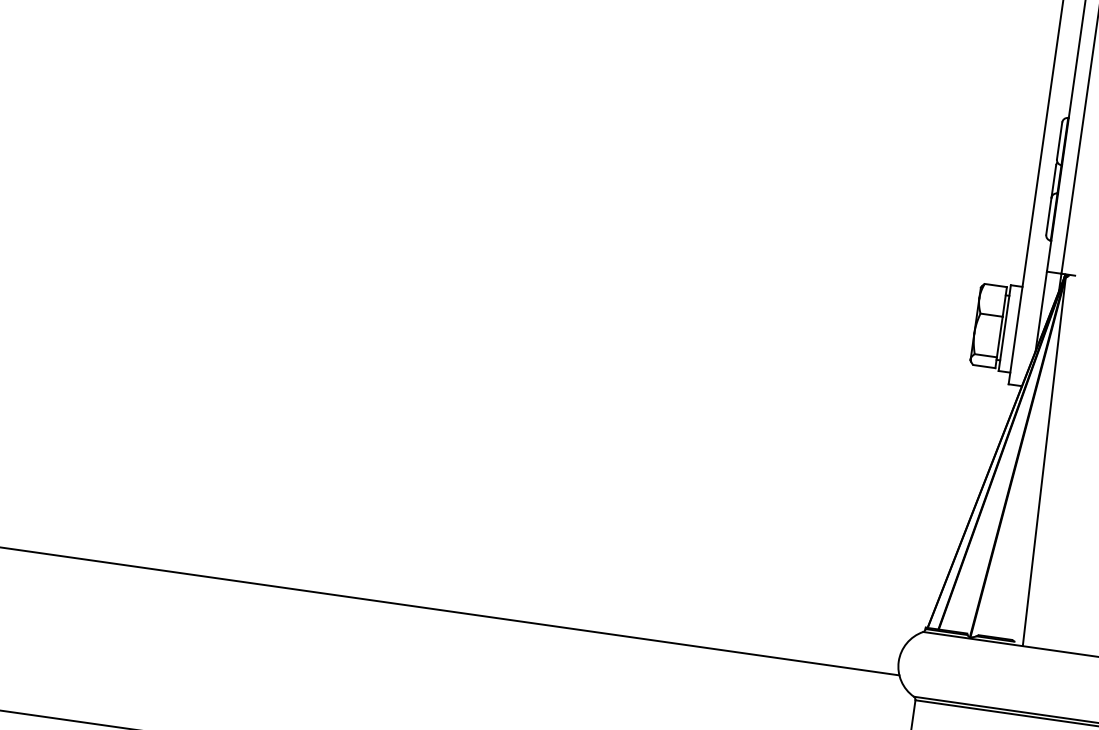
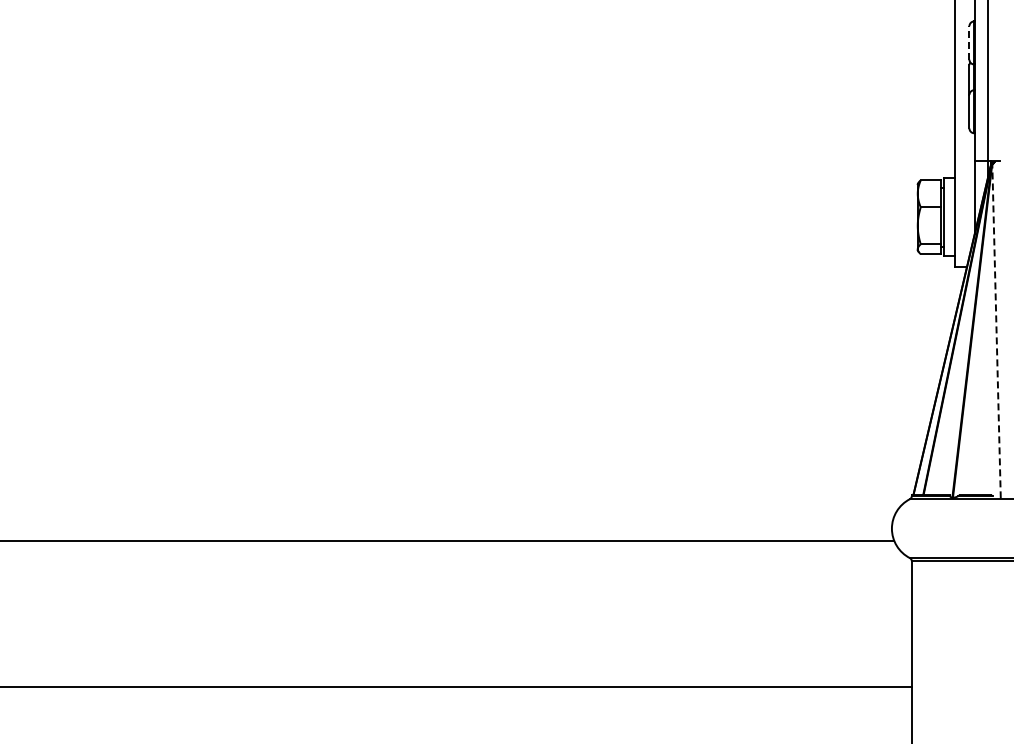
line: (1059, 140) -> (969, 42), solid -> dashed
line: (1044, 460) -> (996, 330), solid -> dashed

